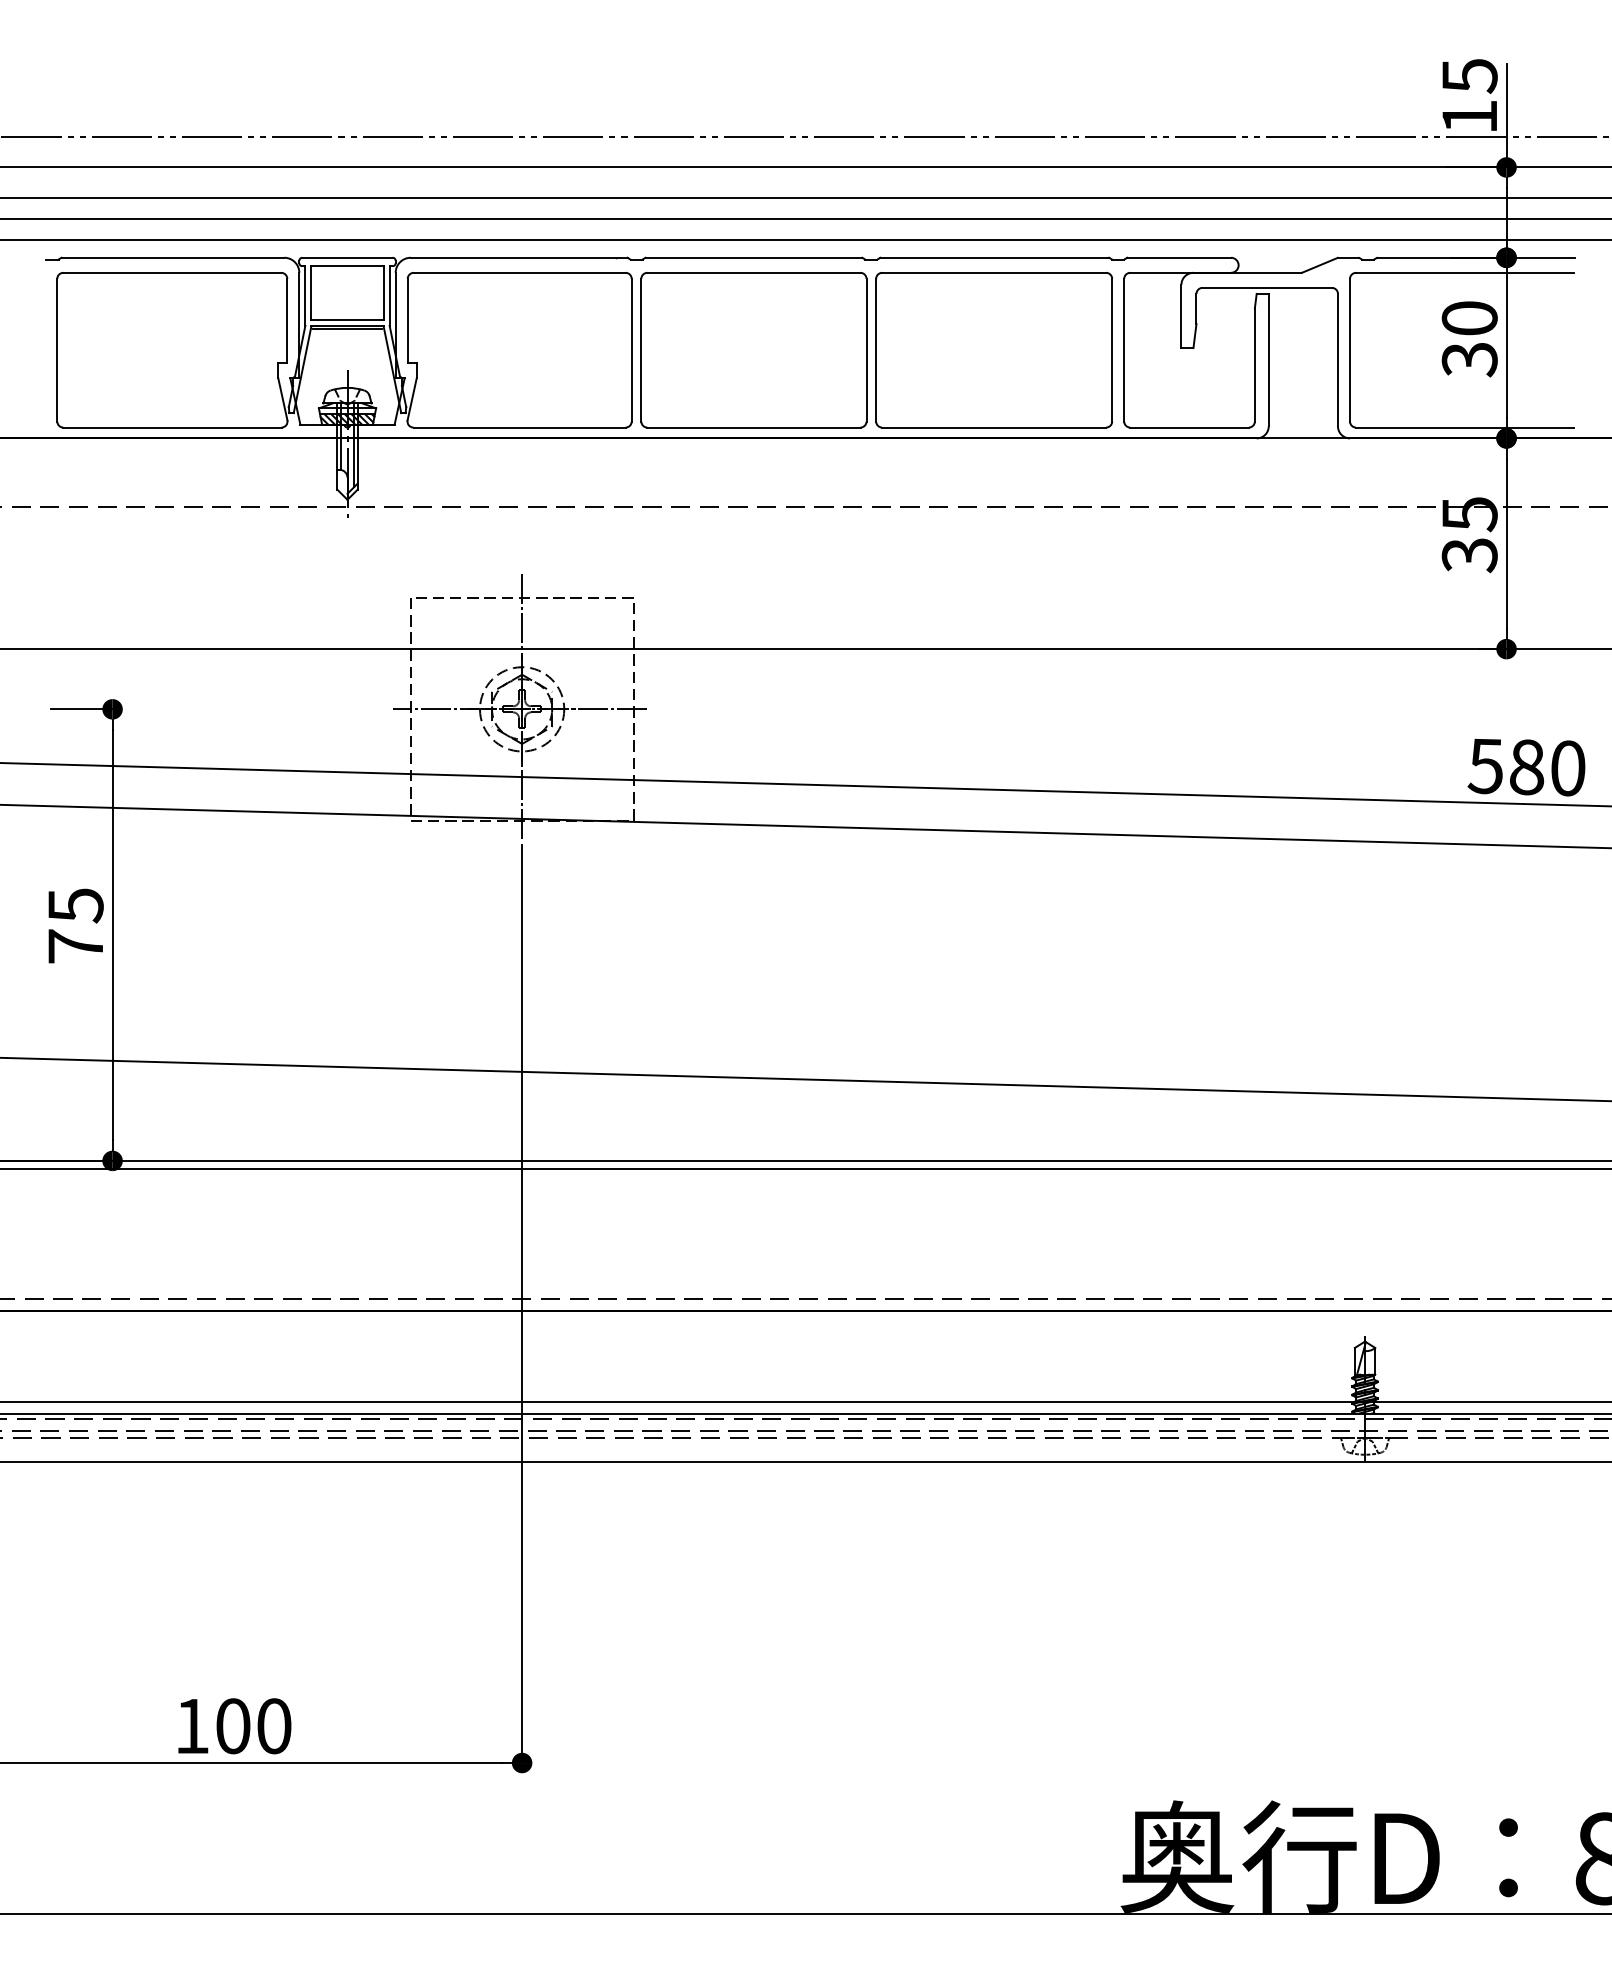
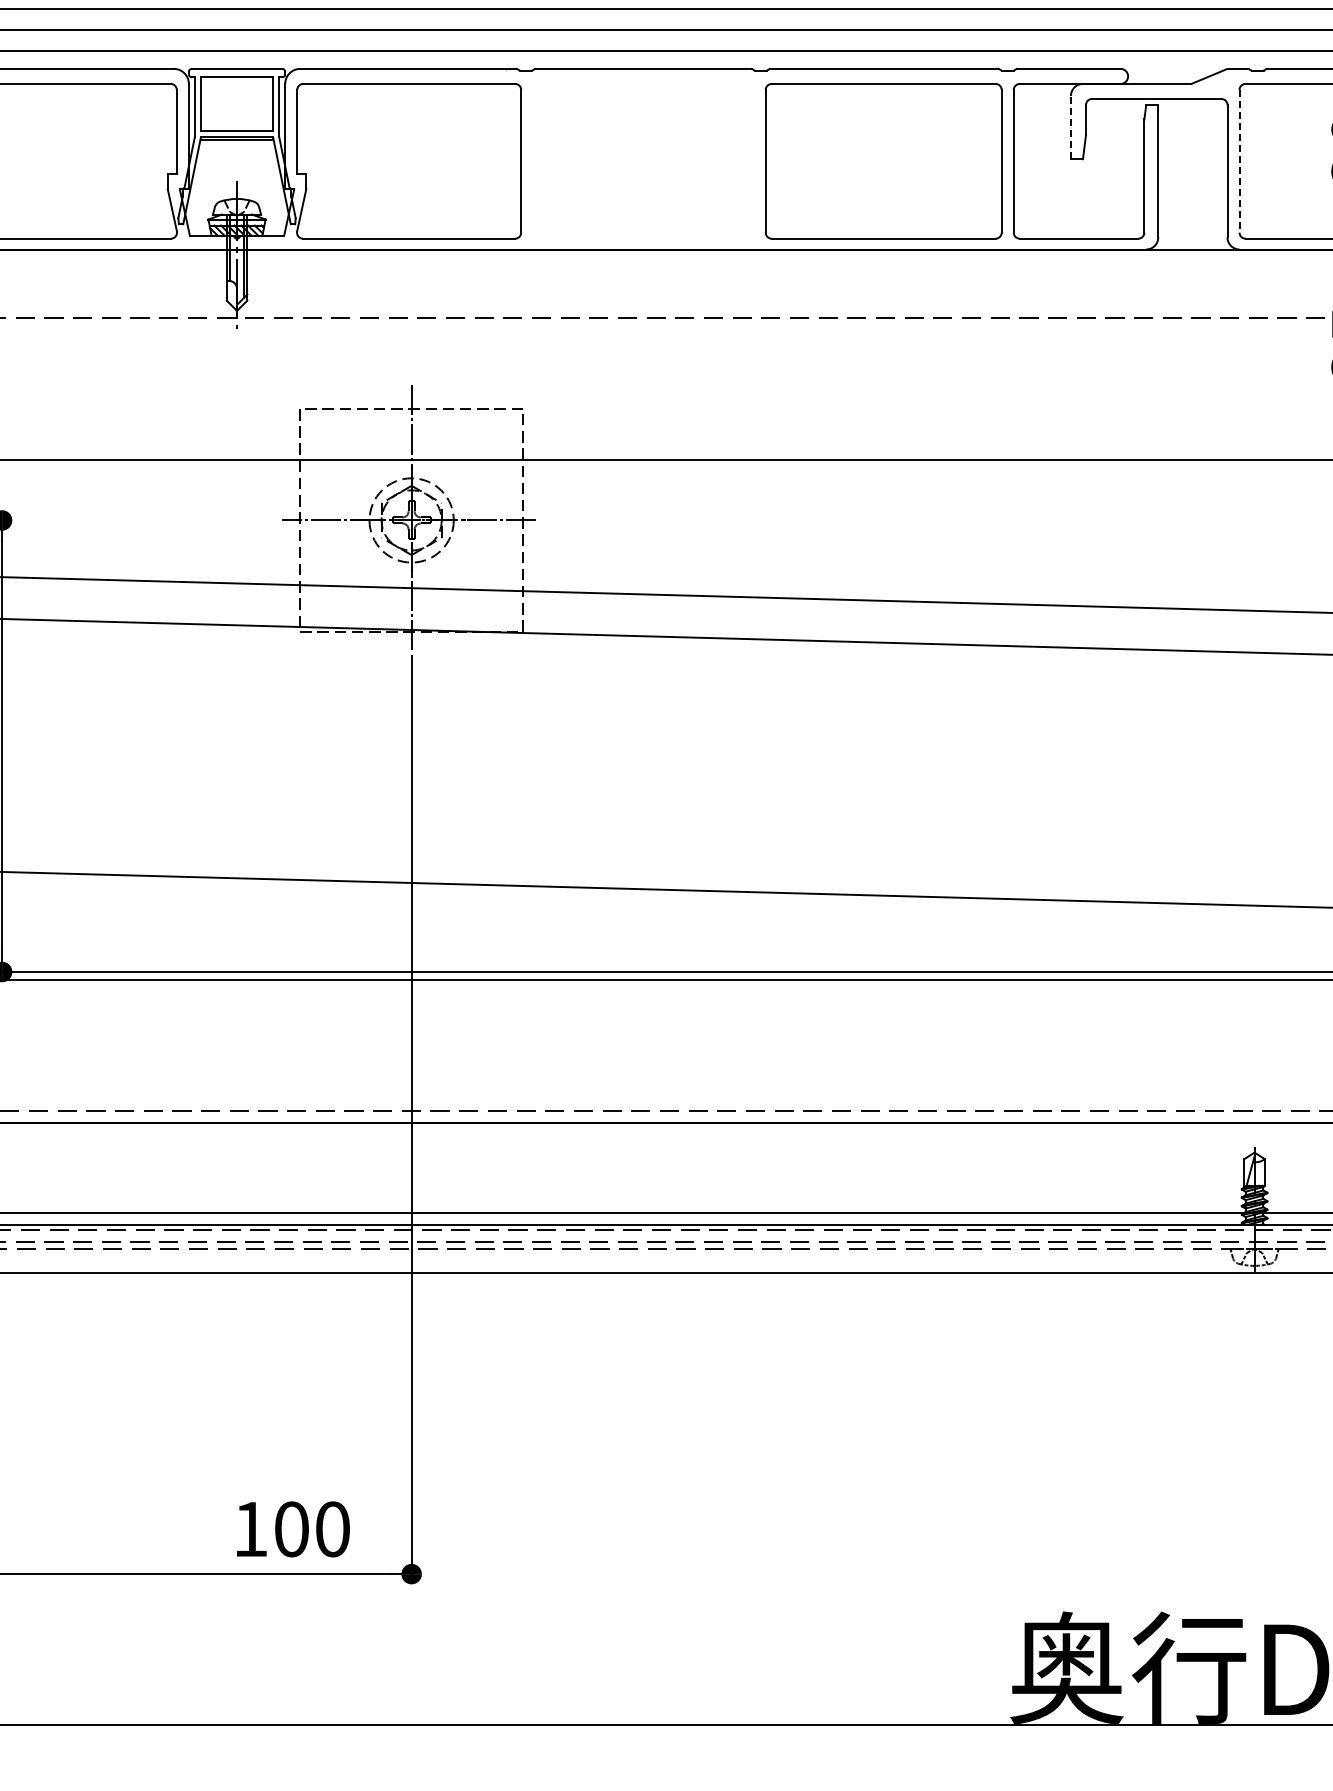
line: (1181, 316) -> (1071, 127), solid -> dashed
part: (753, 350) -> (643, 161), removed
line: (1350, 350) -> (1240, 161), solid -> dashed
text: (234, 1726) -> (293, 1529), moved

